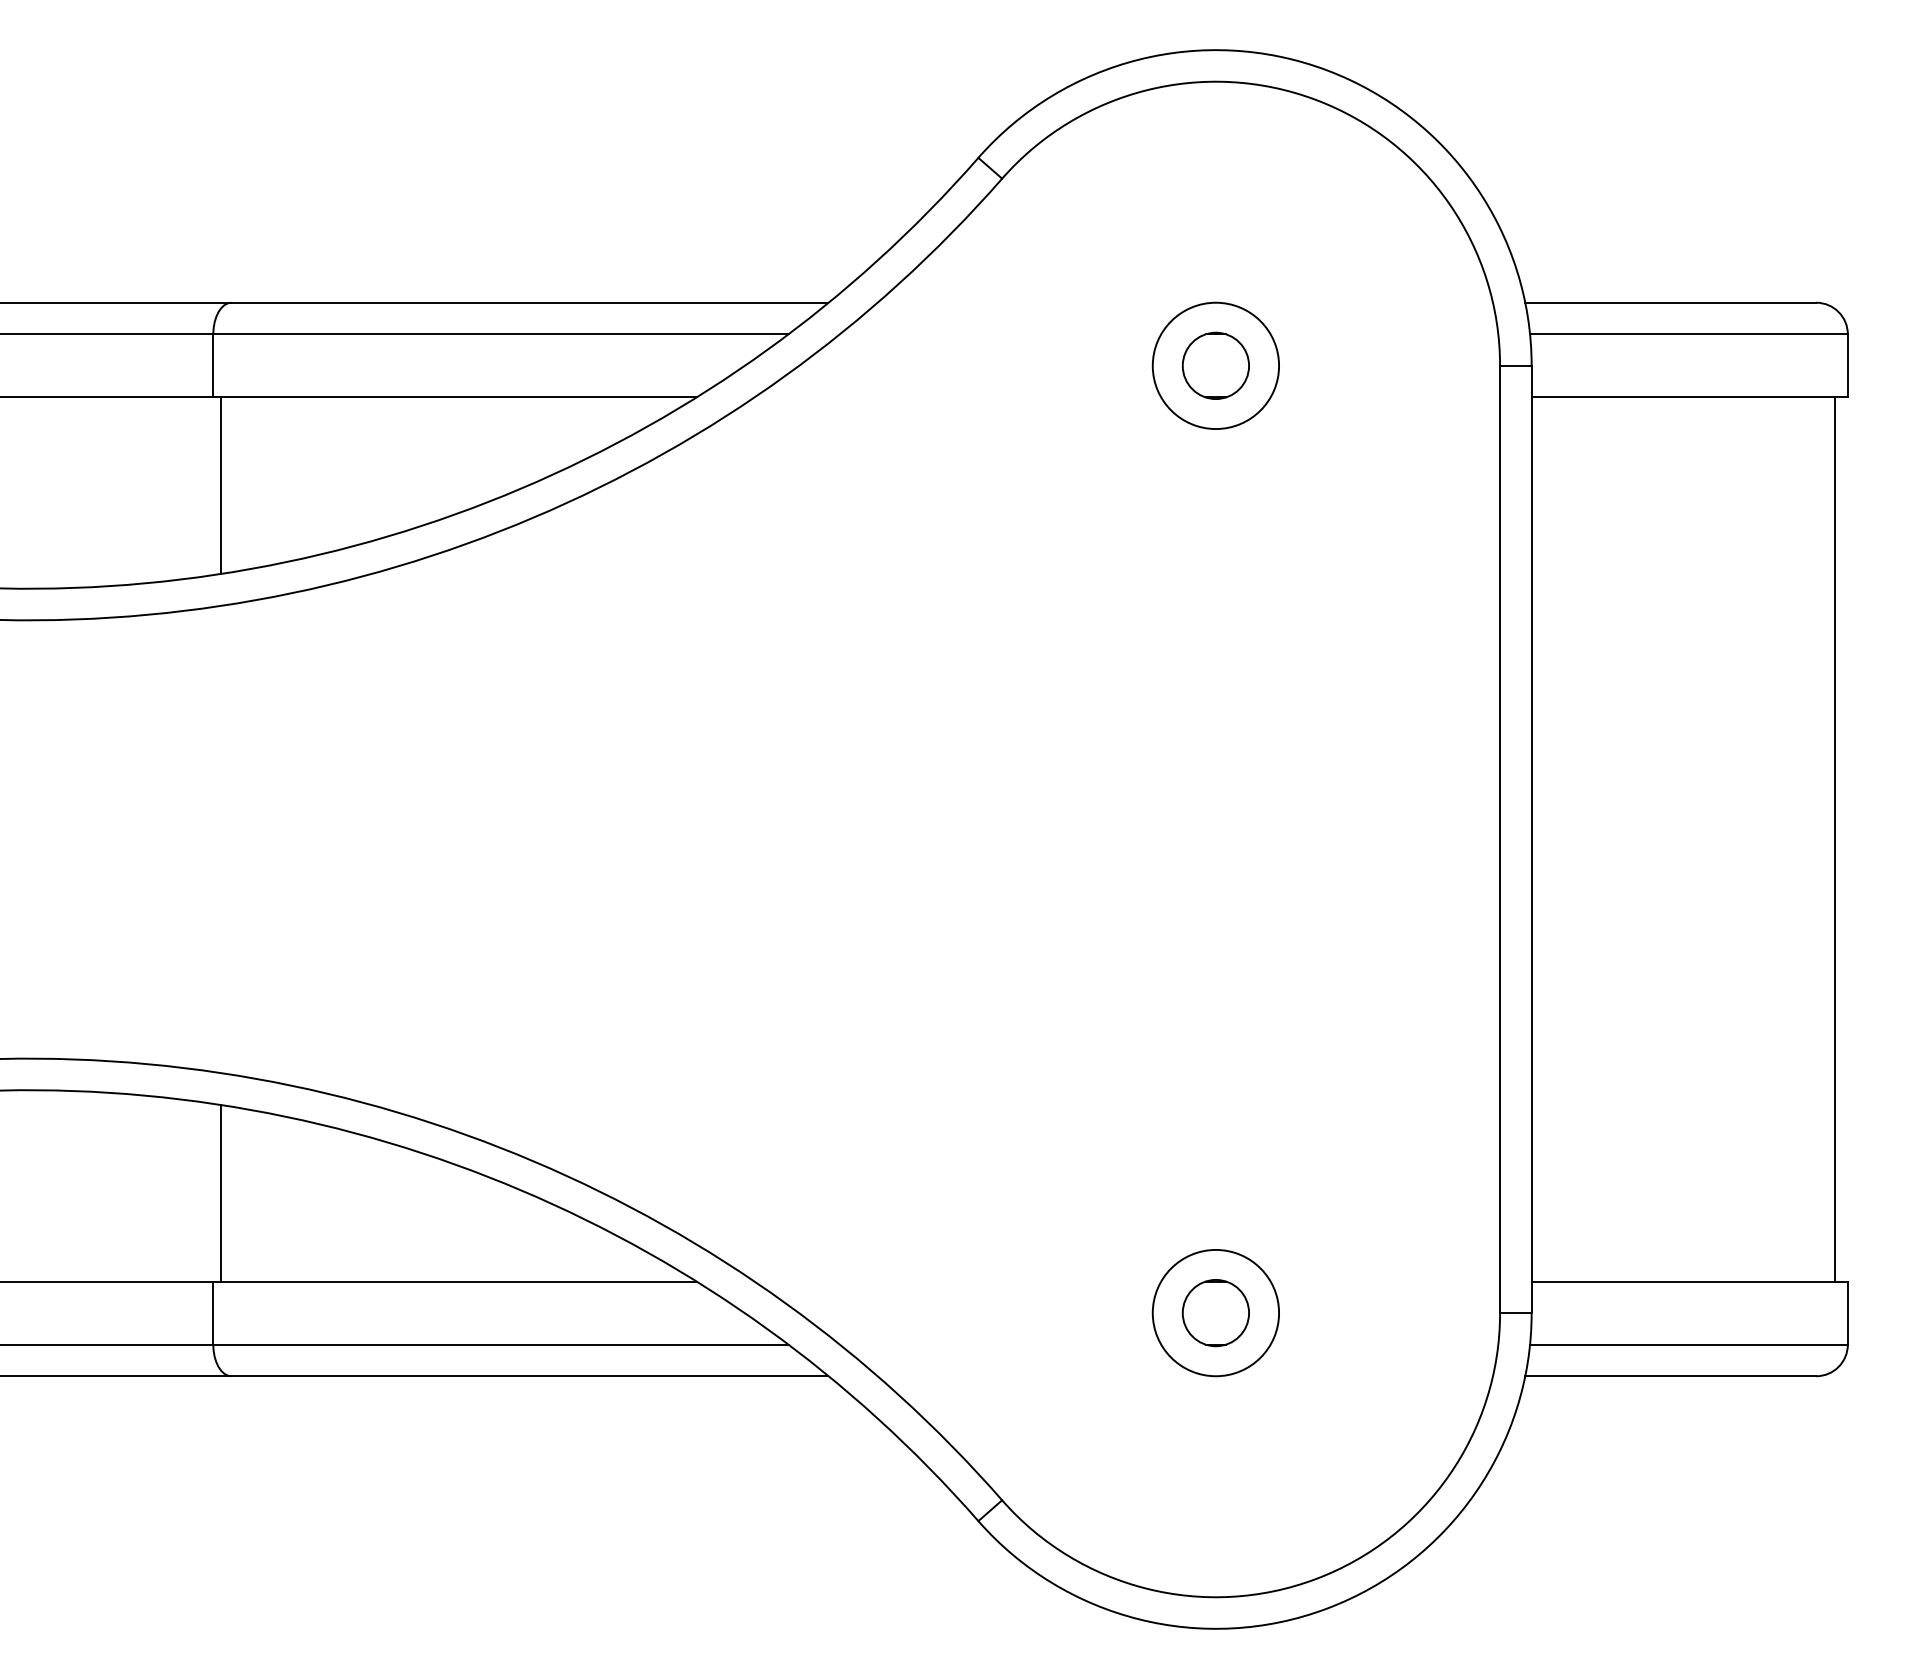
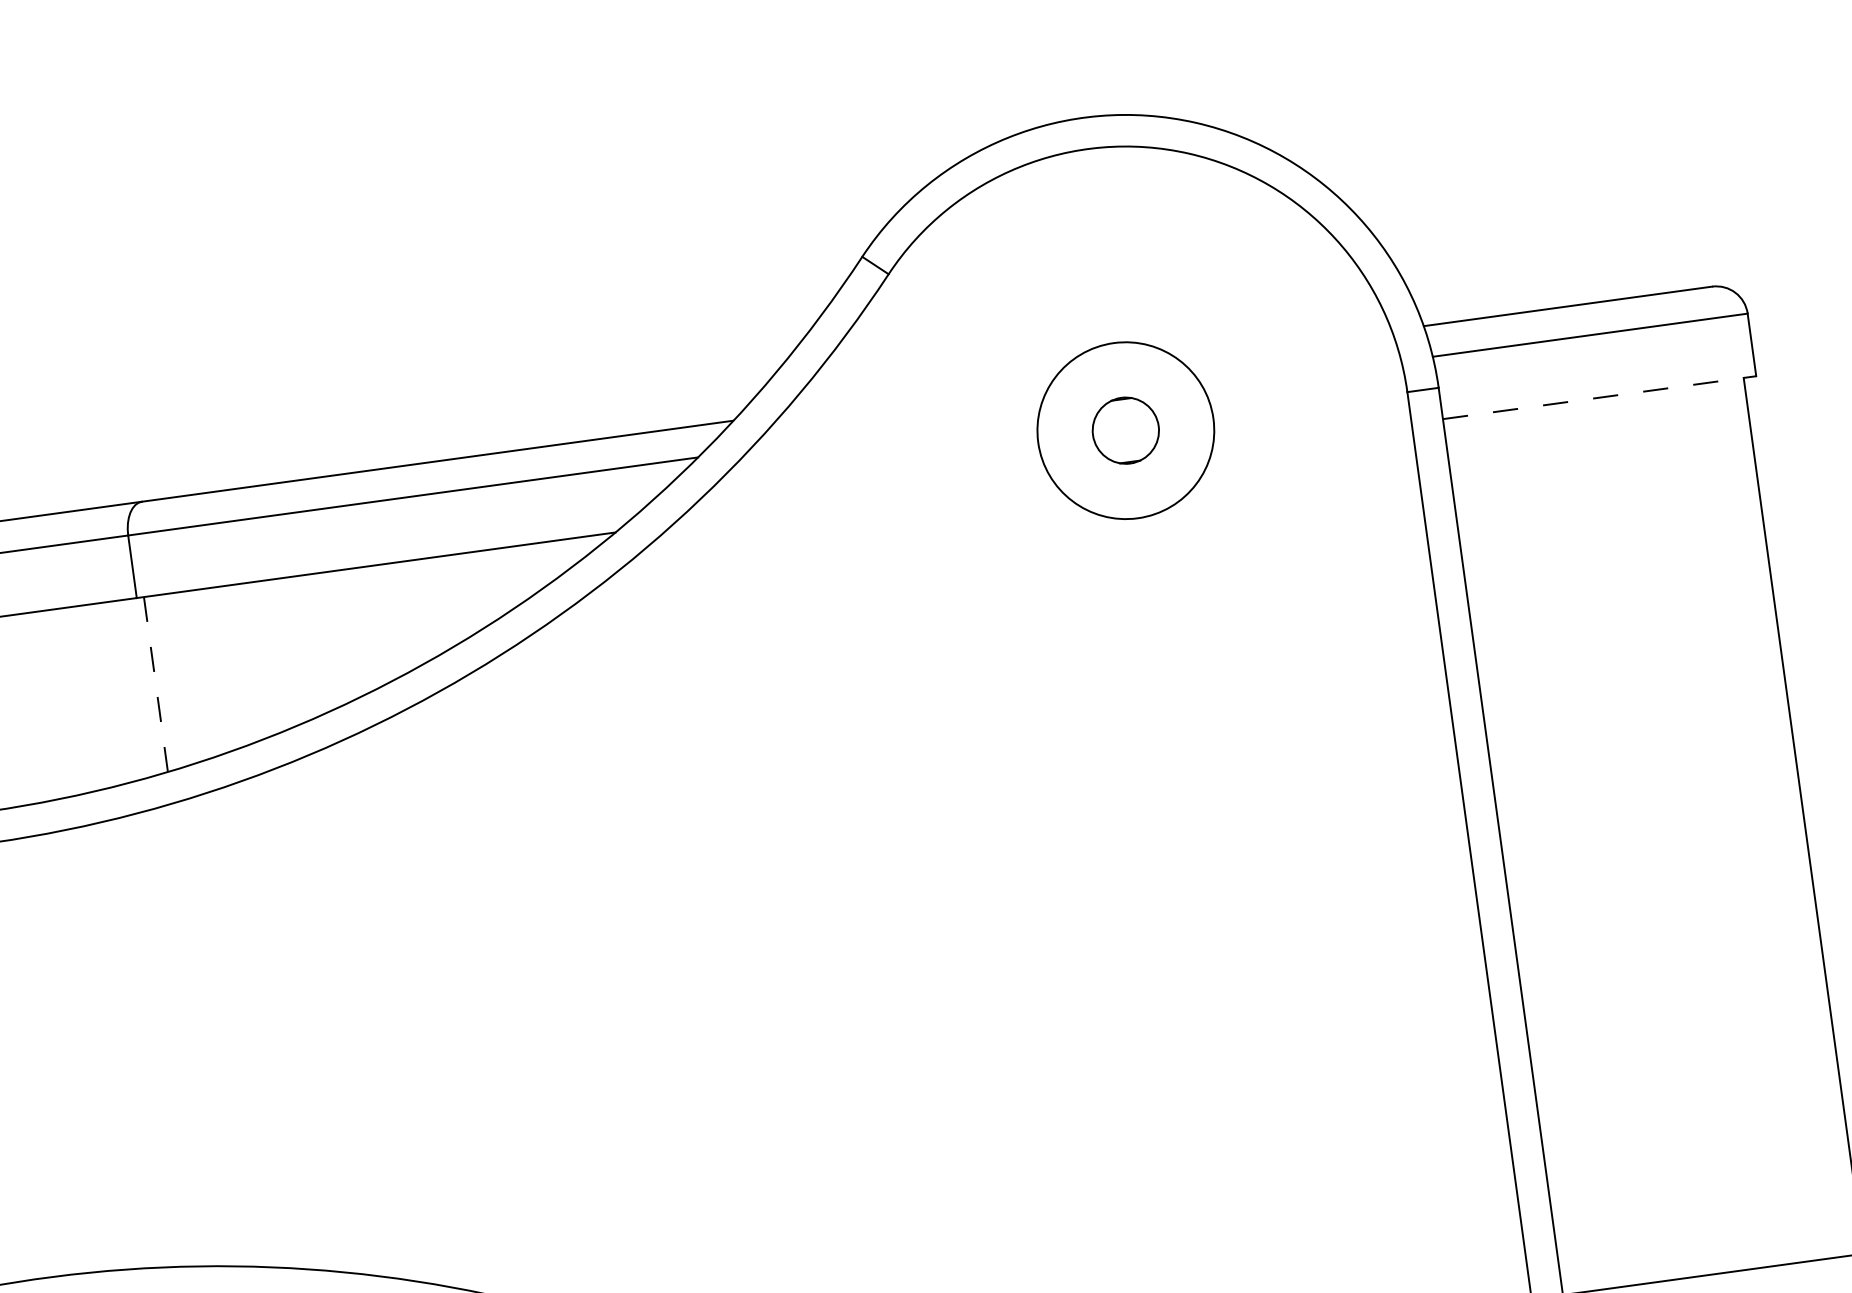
circle: (1215, 365) -> (1125, 430), size x1.4
line: (1690, 397) -> (1600, 397), solid -> dashed
line: (220, 485) -> (155, 684), solid -> dashed

